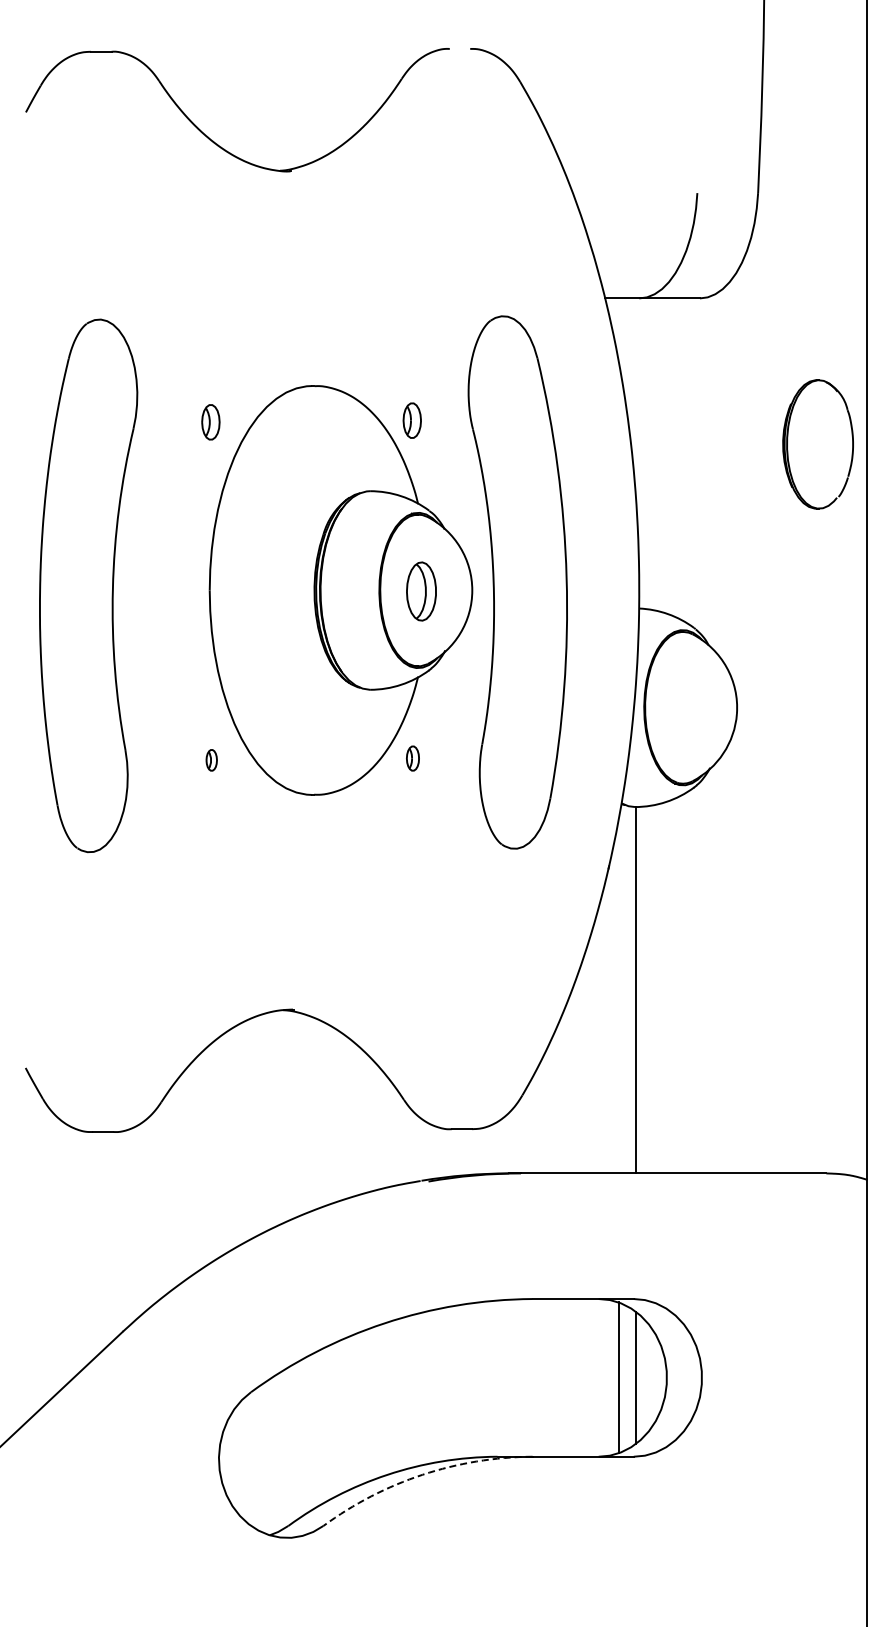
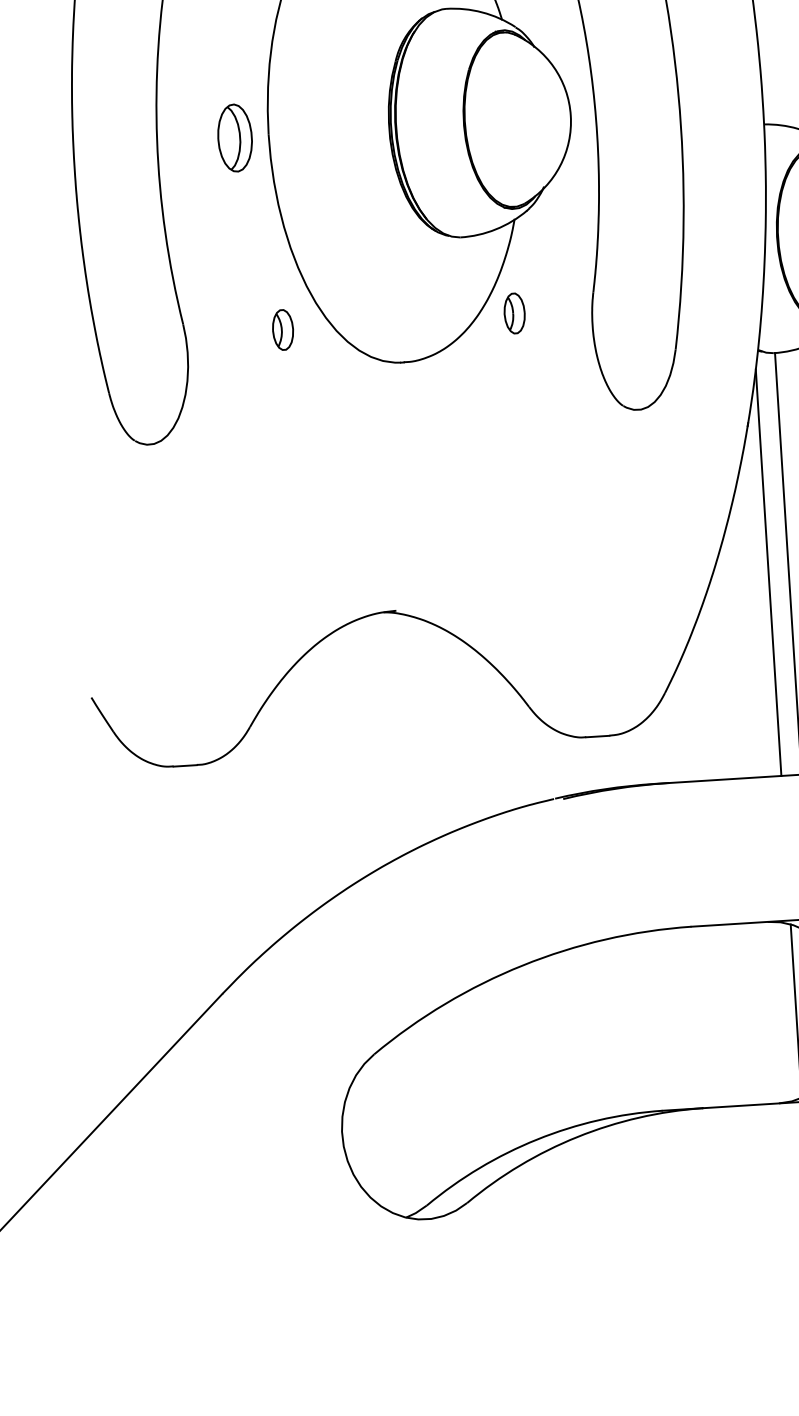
part: (421, 591) -> (235, 138), moved
part: (412, 758) -> (514, 313), size x1.43
part: (211, 760) -> (282, 330), size x1.67
line: (618, 996) -> (768, 572), added
arc: (422, 1474) -> (577, 1136), dashed -> solid

